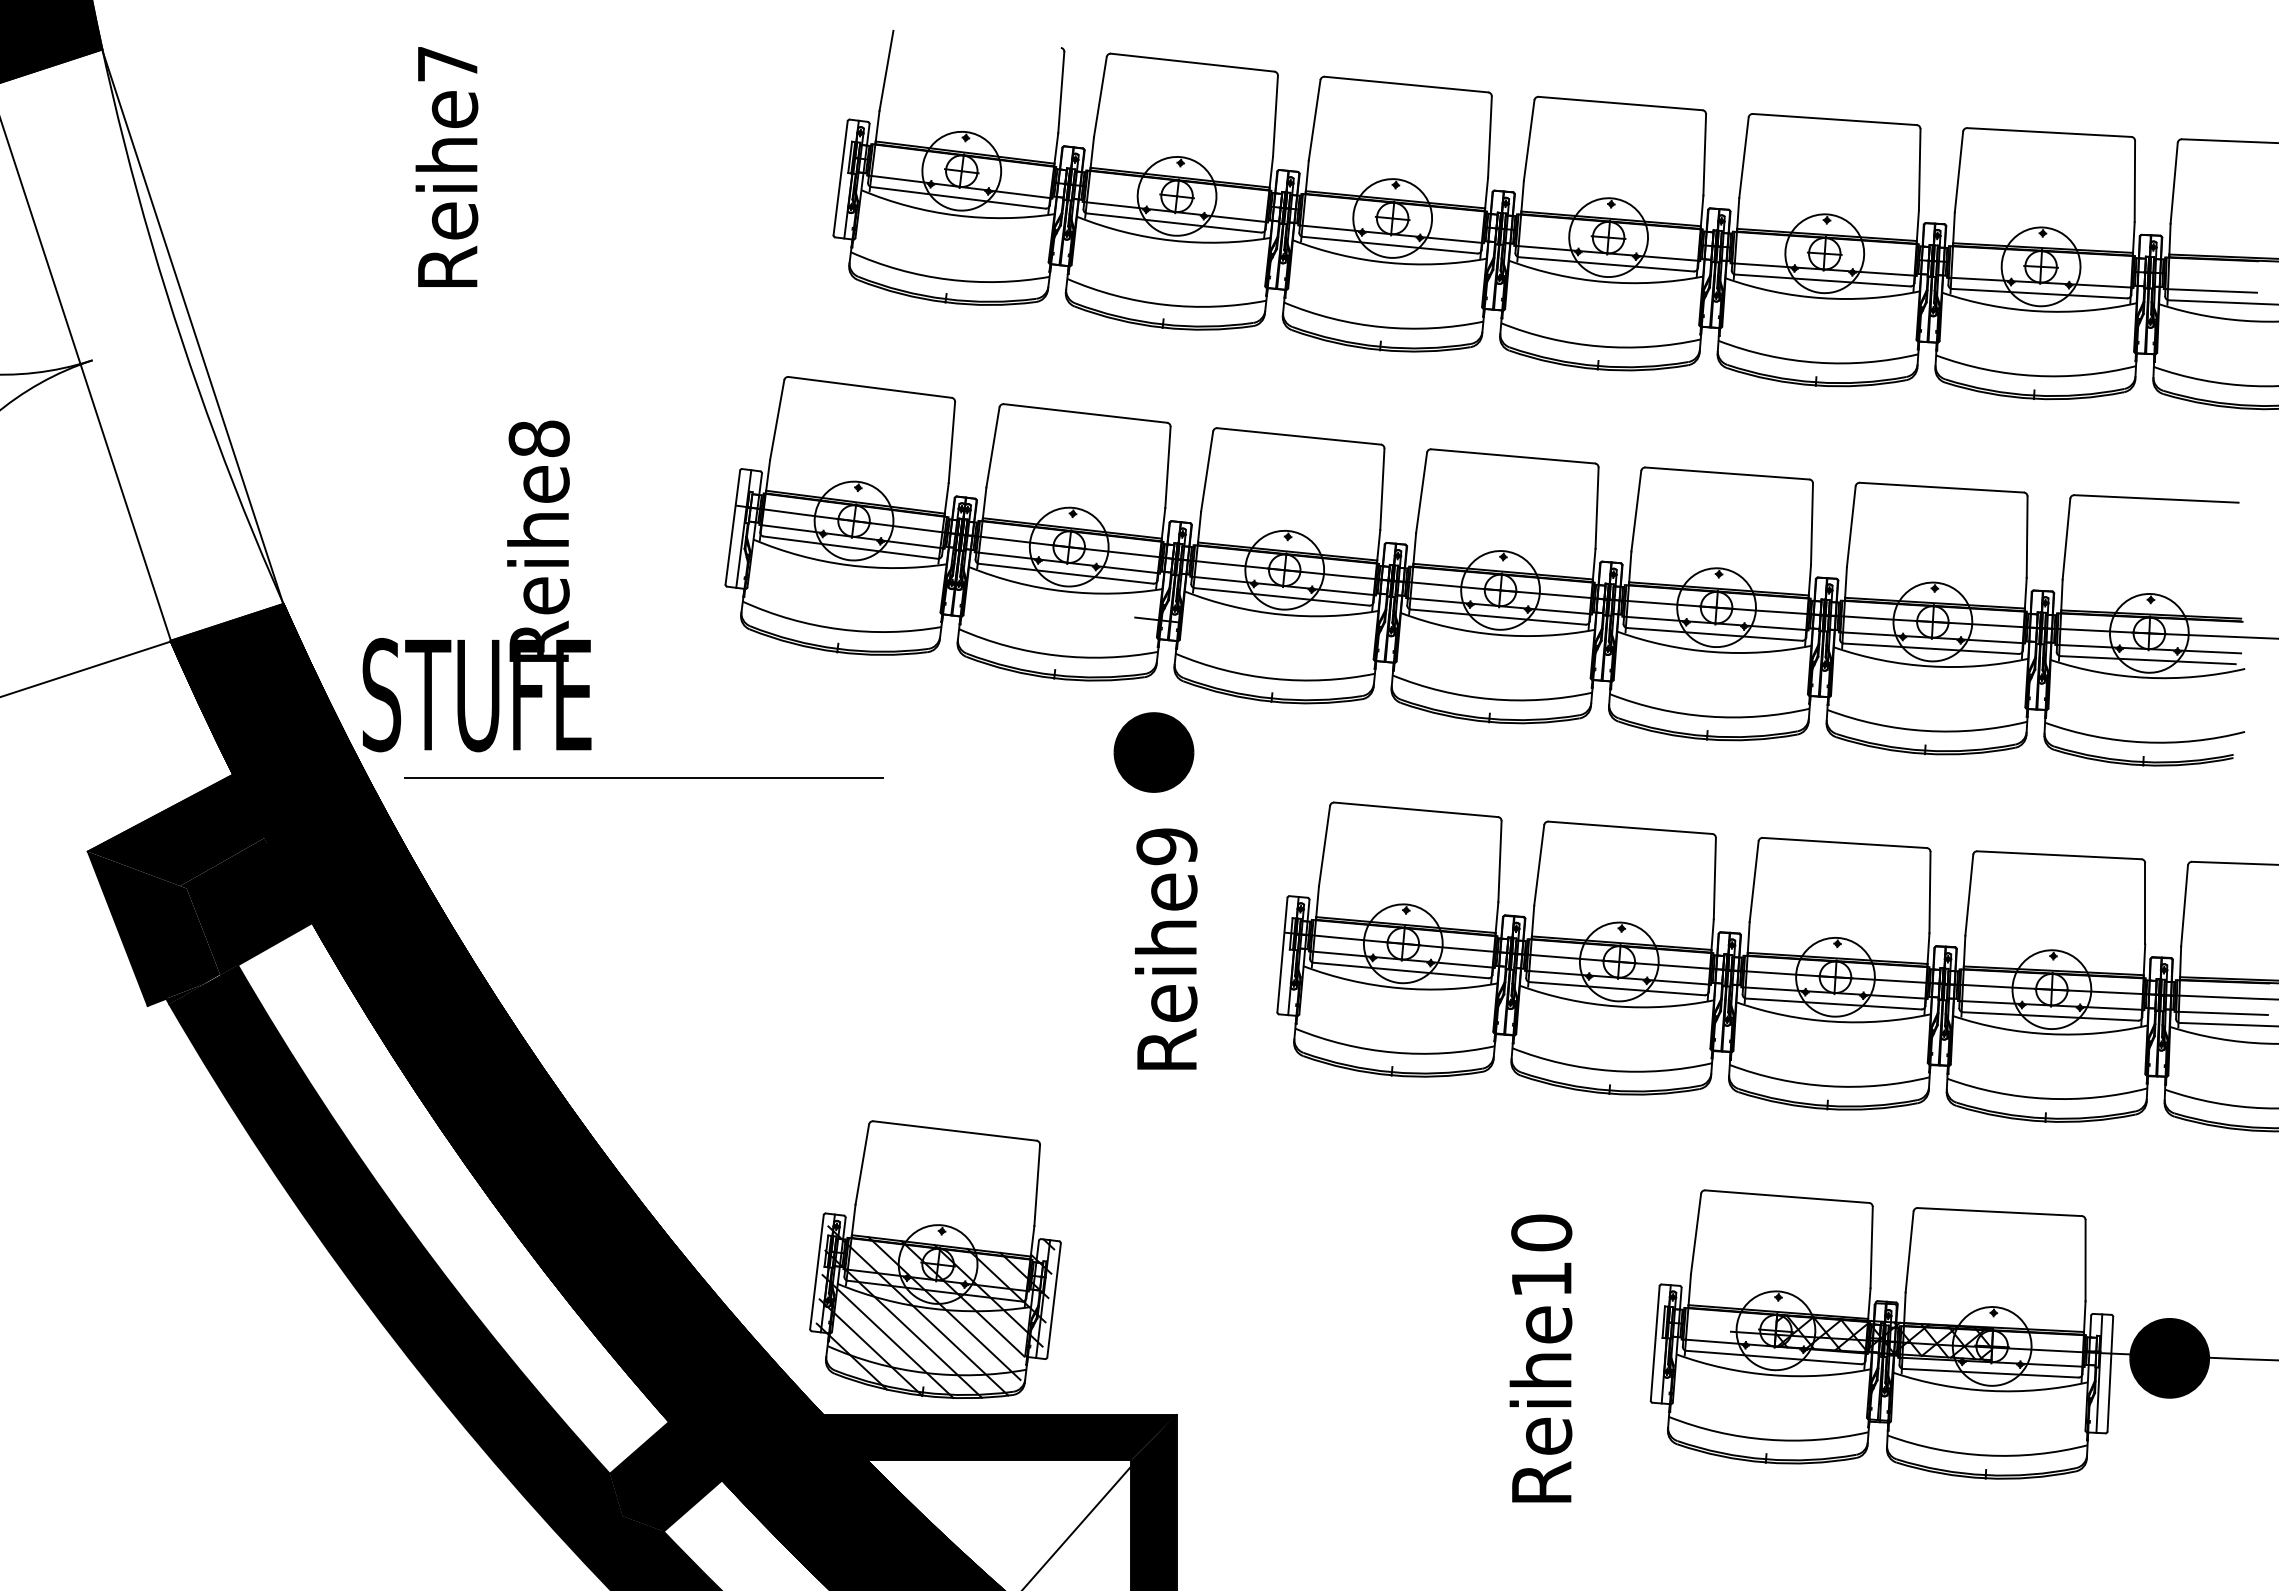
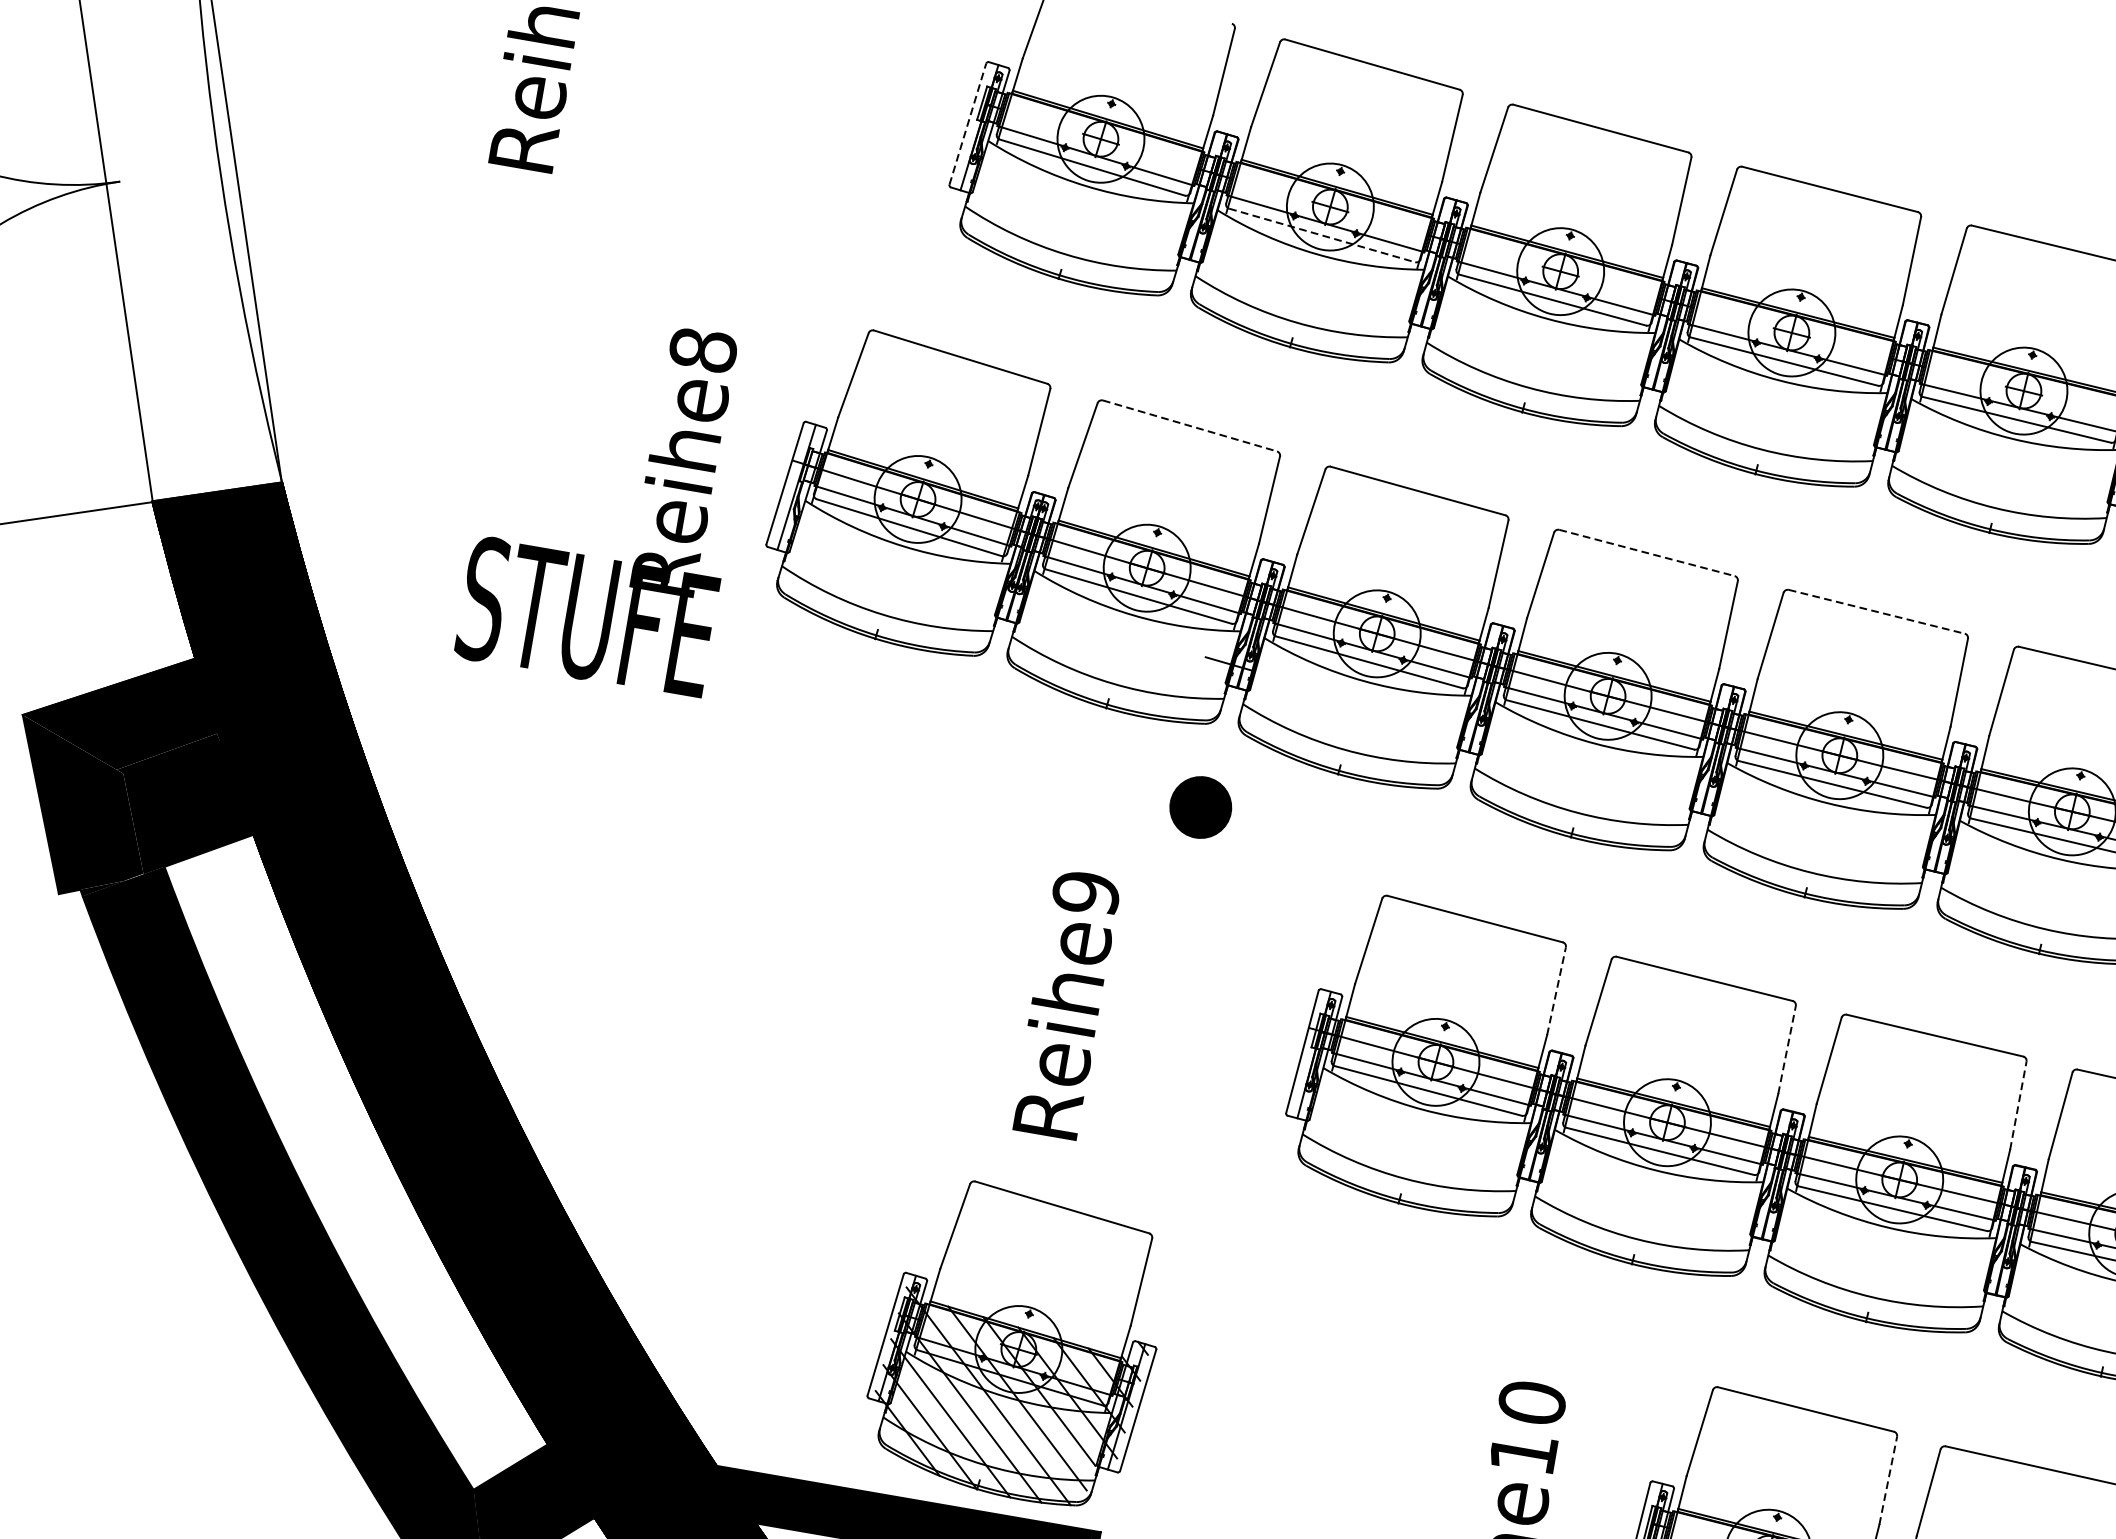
line: (840, 177) -> (967, 123), solid -> dashed
line: (1174, 223) -> (1322, 236), solid -> dashed
line: (1085, 413) -> (1189, 425), solid -> dashed
line: (1513, 456) -> (1647, 553), solid -> dashed
line: (1727, 473) -> (1876, 611), solid -> dashed
text: (476, 586) -> (607, 498), moved
part: (1153, 752) -> (1200, 807), size x0.7
line: (643, 778) -> (640, 739), removed
line: (1499, 861) -> (1556, 990), solid -> dashed
line: (1714, 878) -> (1786, 1049), solid -> dashed
line: (1929, 892) -> (2017, 1105), solid -> dashed
text: (1166, 948) -> (1066, 1003), moved
line: (1871, 1247) -> (1888, 1480), solid -> dashed
part: (935, 1259) -> (1016, 1343), moved

